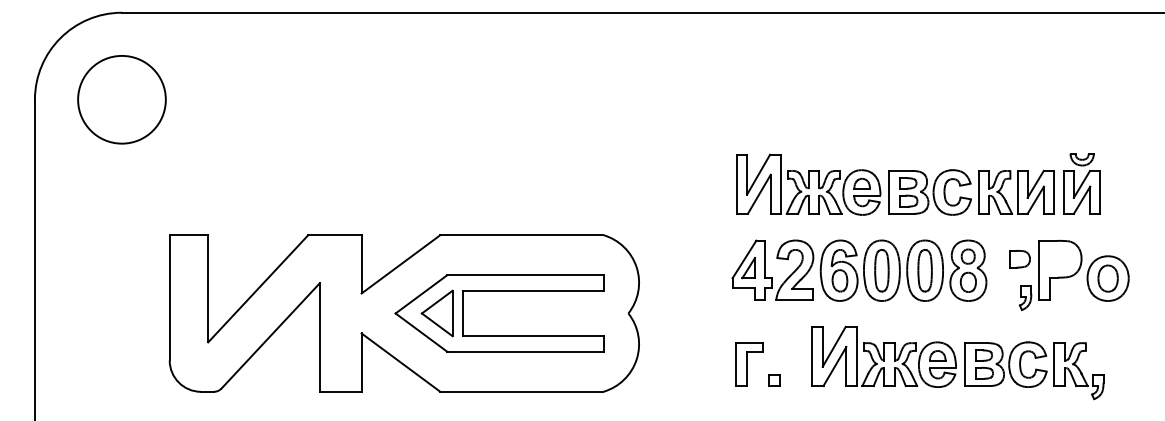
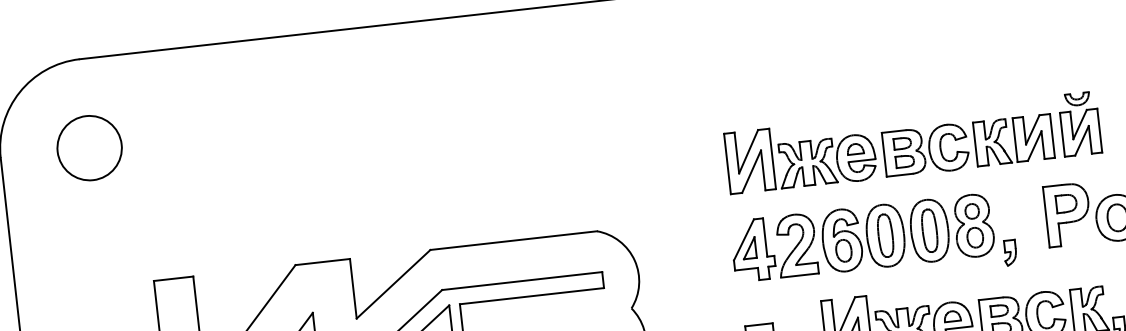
circle: (121, 99) -> (89, 147), size x0.71
part: (1019, 259) -> (1065, 203), moved
part: (1025, 298) -> (1010, 253), moved

